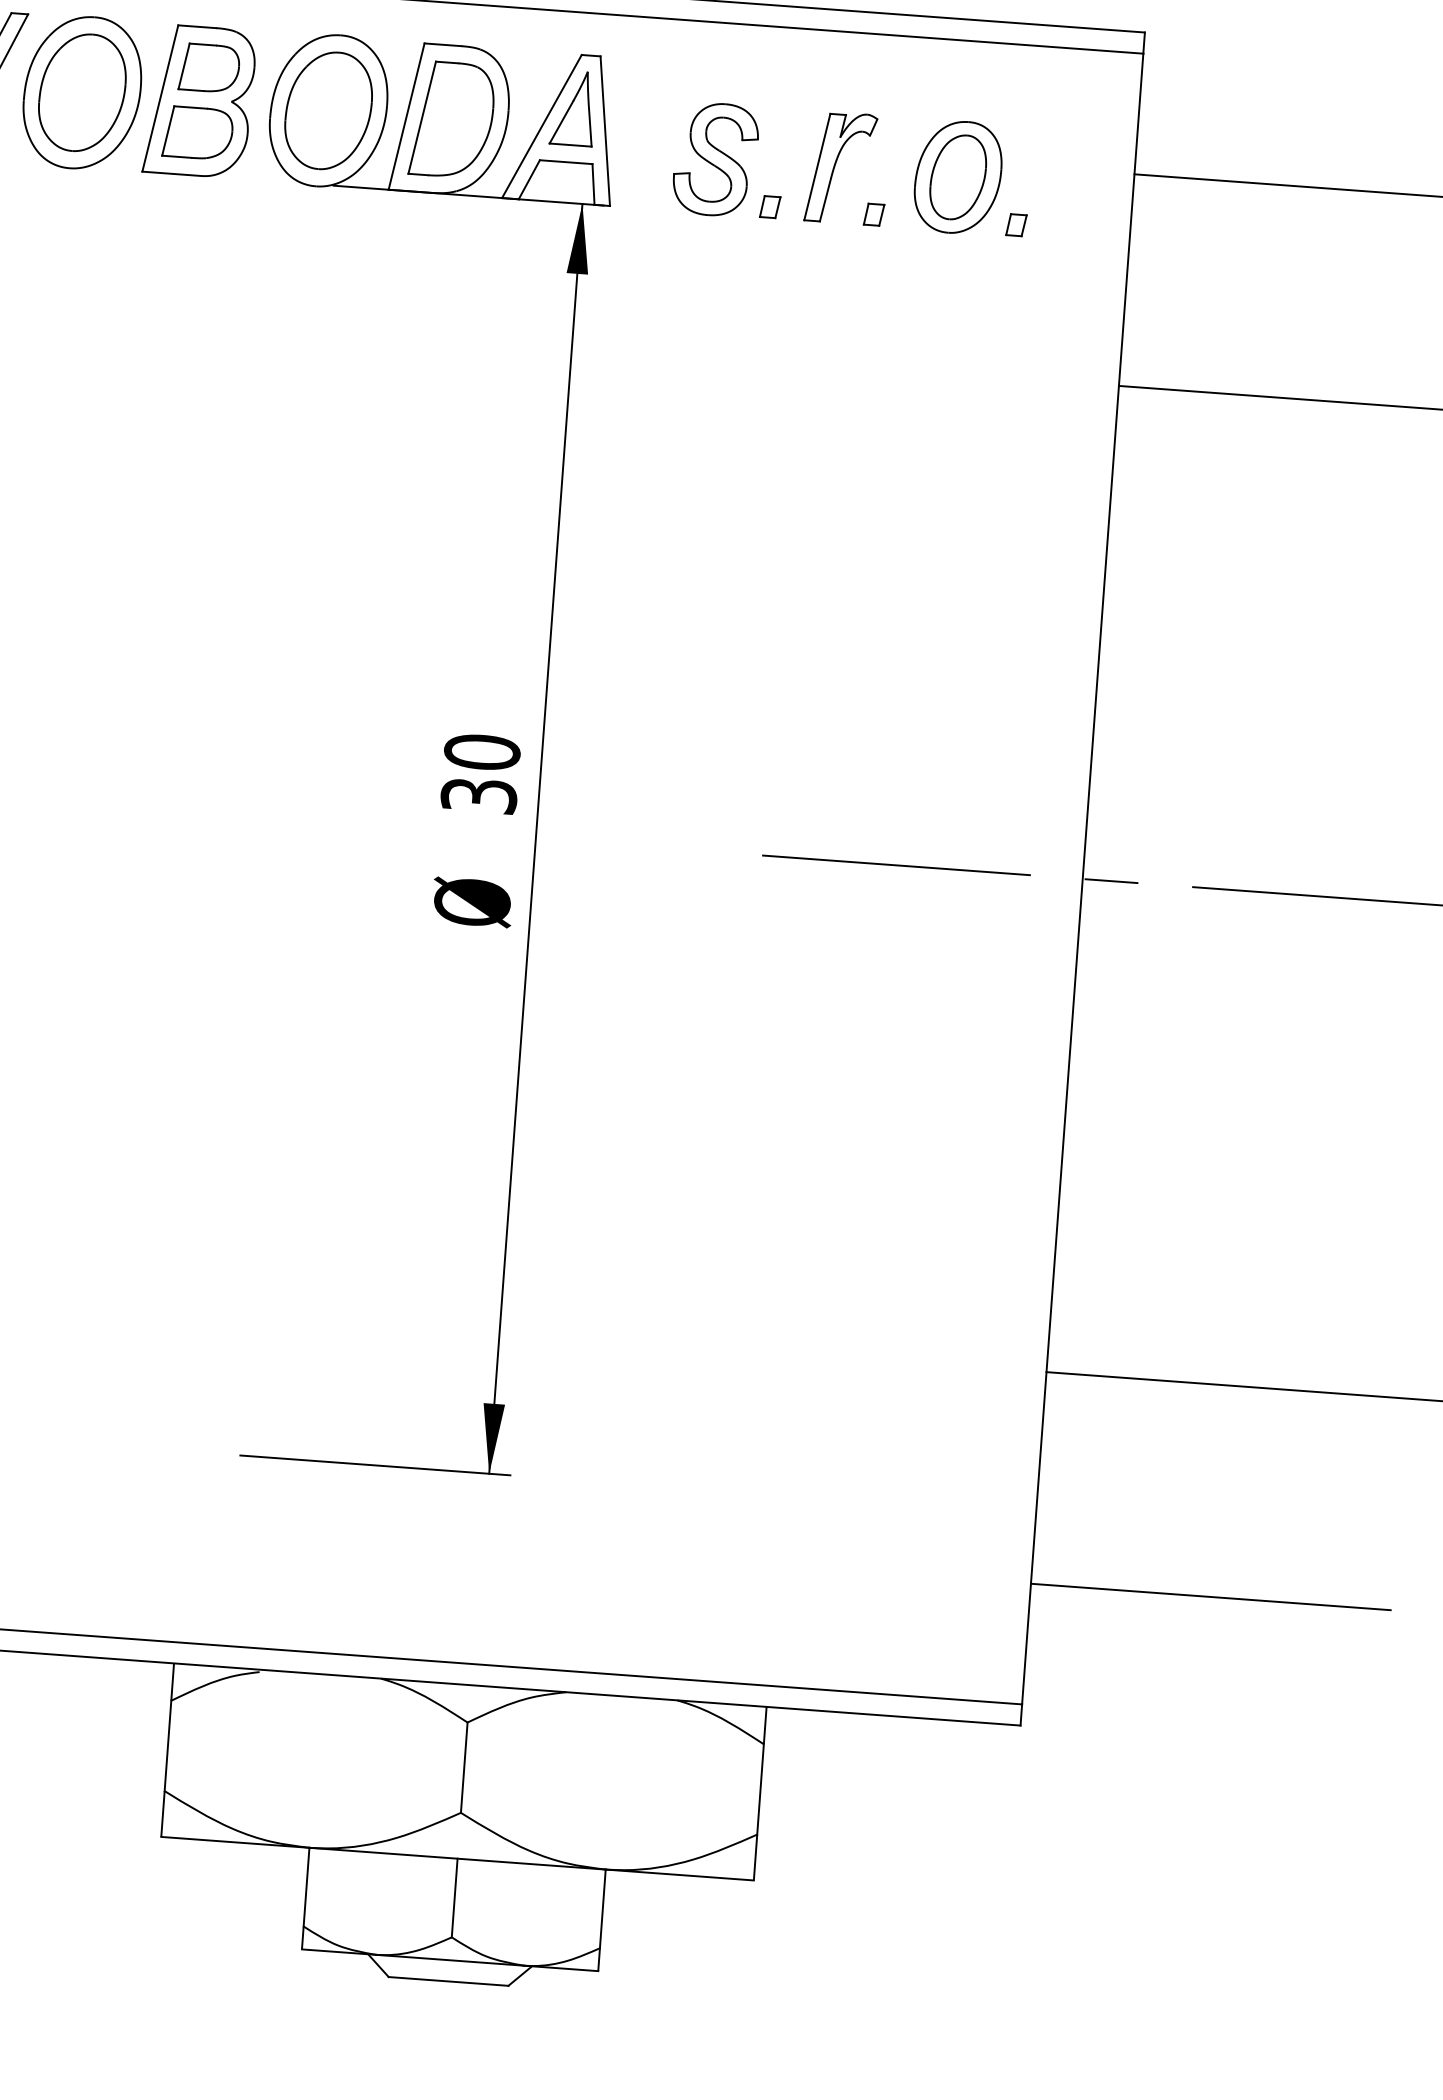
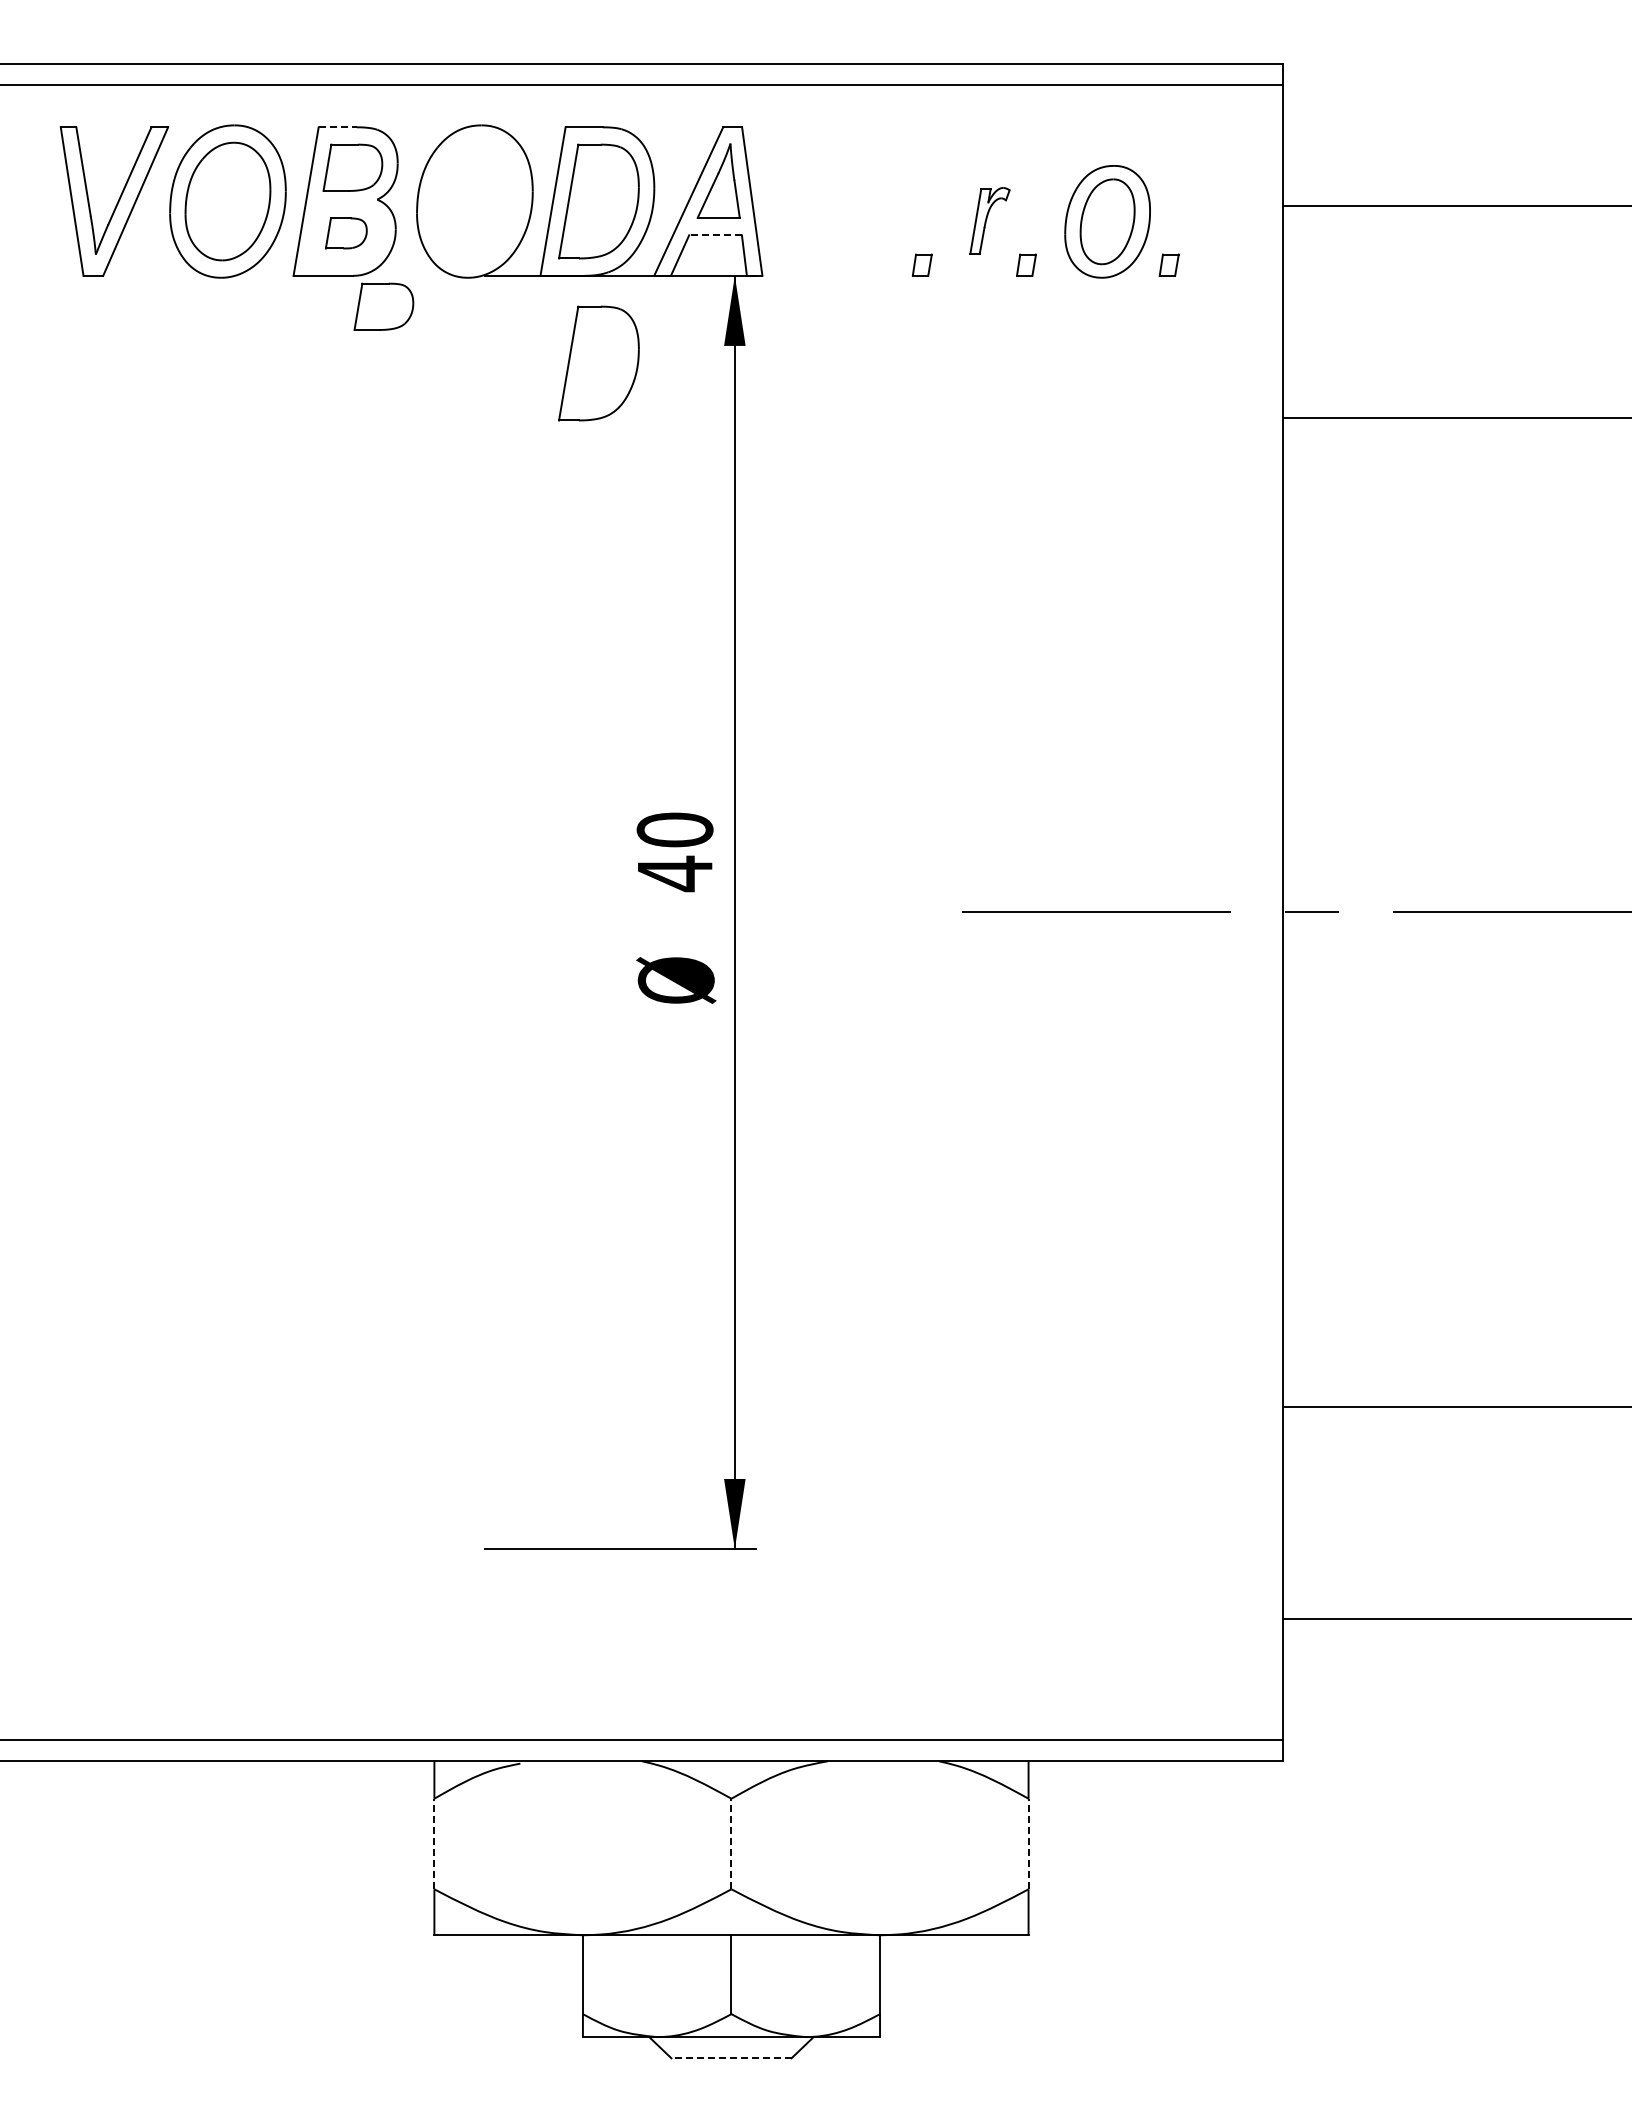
line: (198, 27) -> (338, 127), solid -> dashed
part: (328, 110) -> (474, 201), removed
part: (198, 133) -> (346, 233), size x0.6
part: (715, 159) -> (864, 221), removed
line: (566, 162) -> (715, 235), solid -> dashed
part: (840, 167) -> (989, 220), size x0.6
part: (229, 208) -> (383, 306), added
part: (440, 281) -> (598, 363), added
text: (478, 795) -> (674, 873), 30 -> 40
line: (168, 1745) -> (434, 1843), solid -> dashed
line: (464, 1767) -> (731, 1843), solid -> dashed
line: (760, 1788) -> (1028, 1843), solid -> dashed
line: (447, 1981) -> (730, 2058), solid -> dashed

